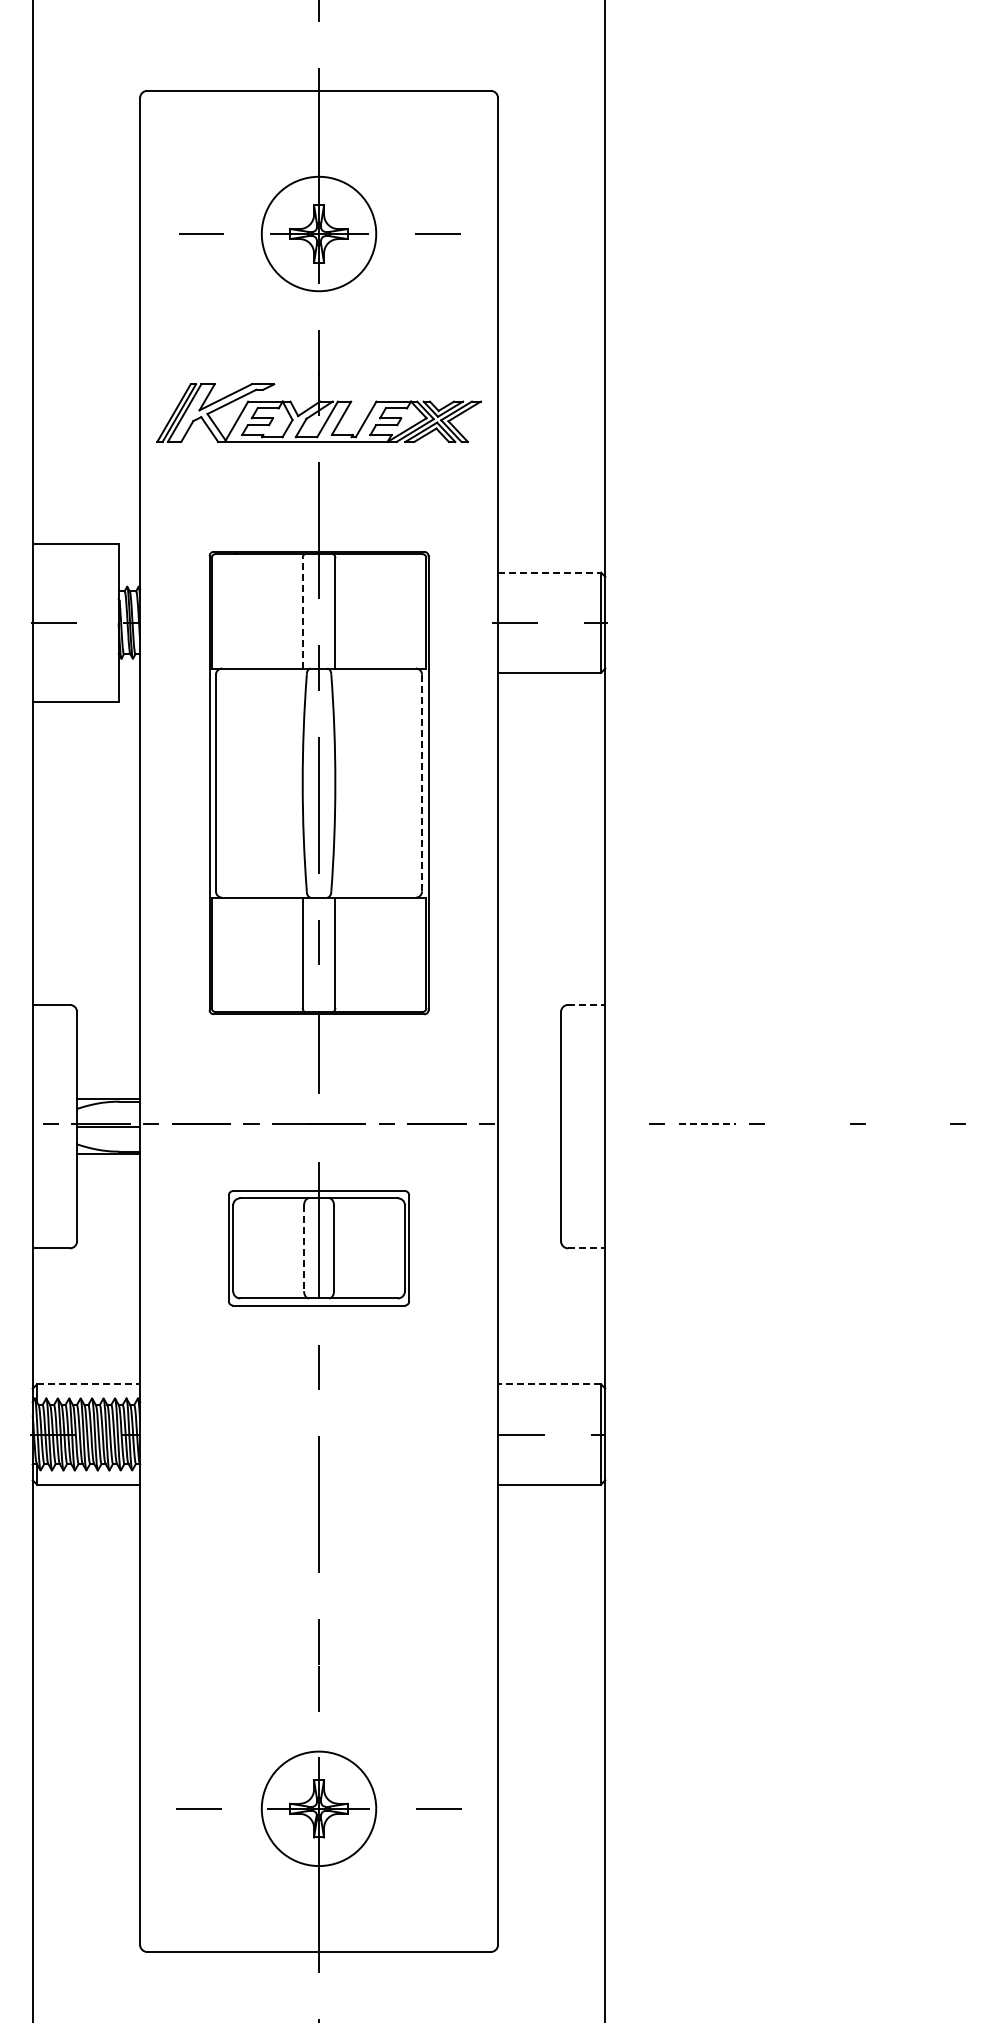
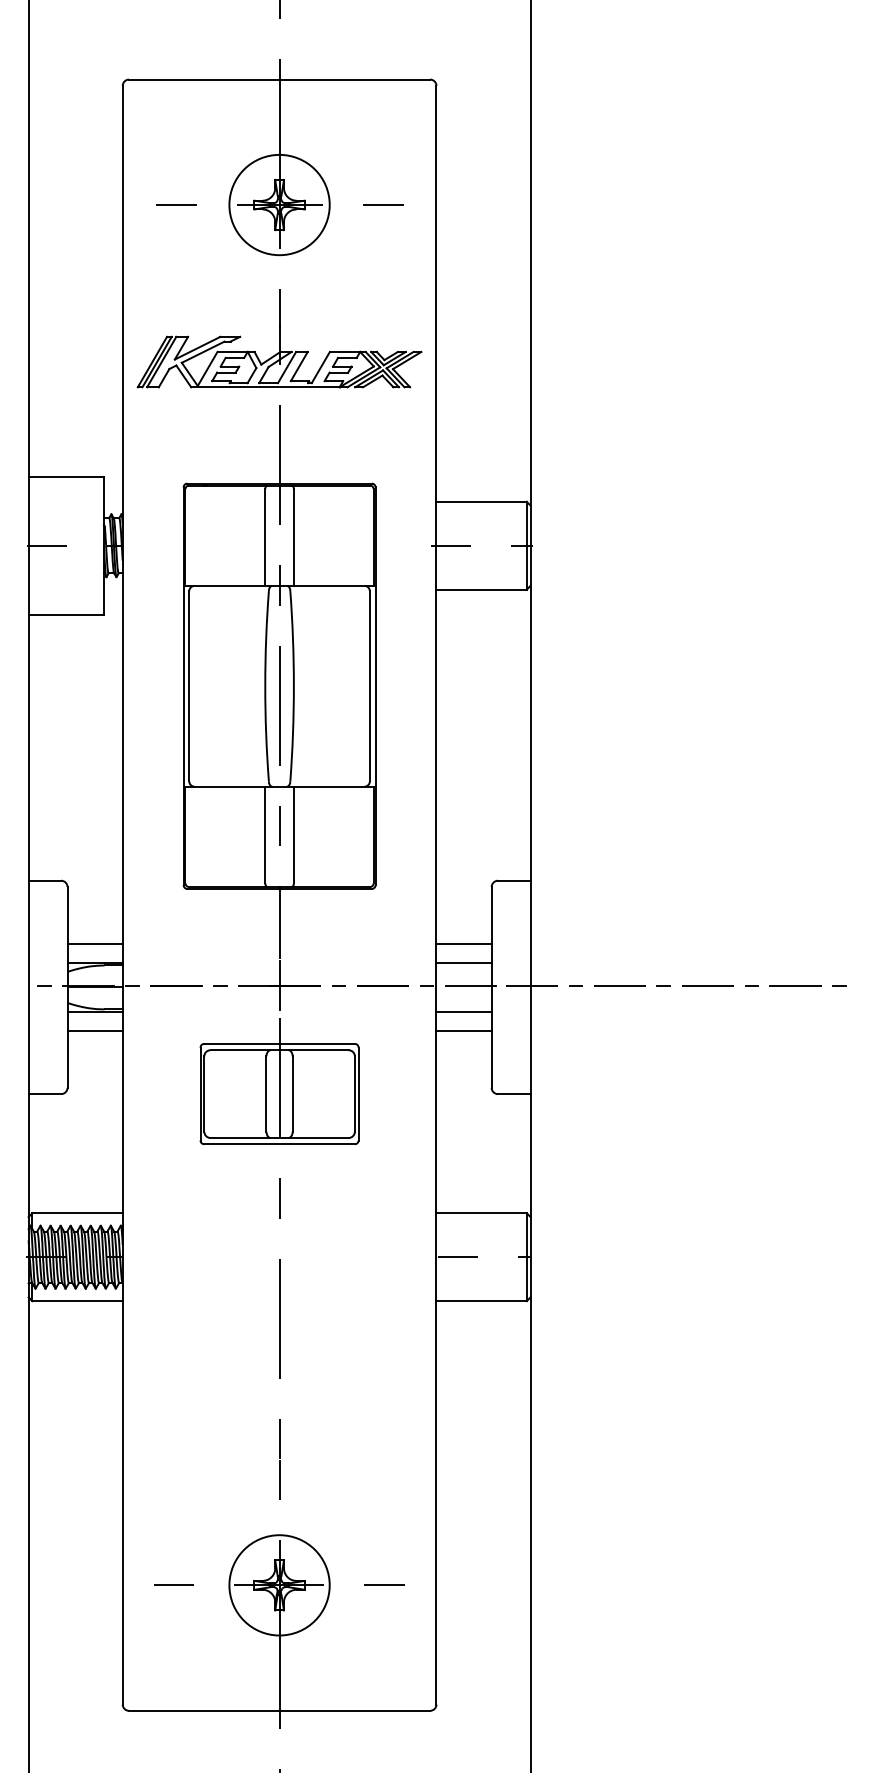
line: (549, 572) -> (481, 501), dashed -> solid
line: (302, 612) -> (265, 536), dashed -> solid
line: (422, 782) -> (370, 685), dashed -> solid
line: (586, 1004) -> (514, 880), dashed -> solid
line: (108, 1076) -> (95, 943), added
line: (529, 1076) -> (464, 943), added
line: (529, 1098) -> (464, 962), added
line: (319, 1124) -> (279, 985), added
line: (536, 1124) -> (470, 985), added
line: (606, 1124) -> (531, 985), added
line: (707, 1124) -> (620, 985), dashed -> solid
line: (807, 1124) -> (707, 985), added
line: (907, 1124) -> (795, 985), added
line: (529, 1154) -> (464, 1011), added
line: (108, 1176) -> (95, 1031), added
line: (529, 1176) -> (464, 1031), added
line: (304, 1248) -> (266, 1094), dashed -> solid
line: (586, 1248) -> (514, 1094), dashed -> solid
line: (88, 1384) -> (77, 1213), dashed -> solid
line: (549, 1384) -> (481, 1213), dashed -> solid

